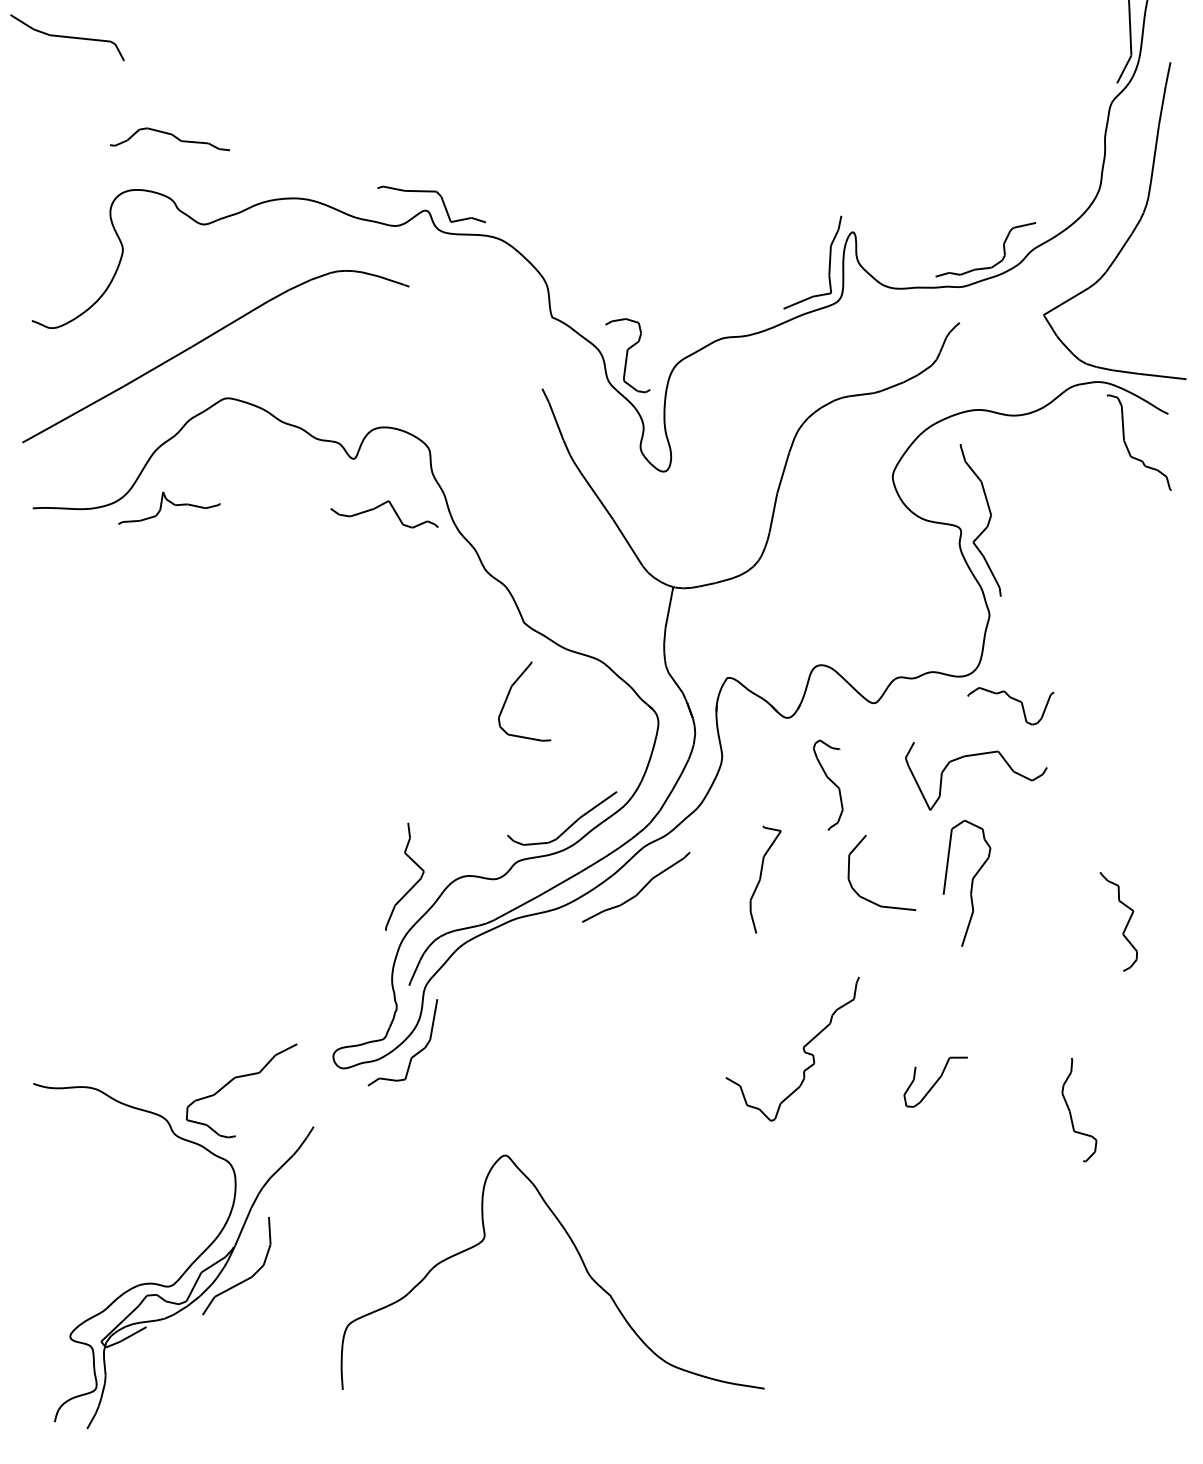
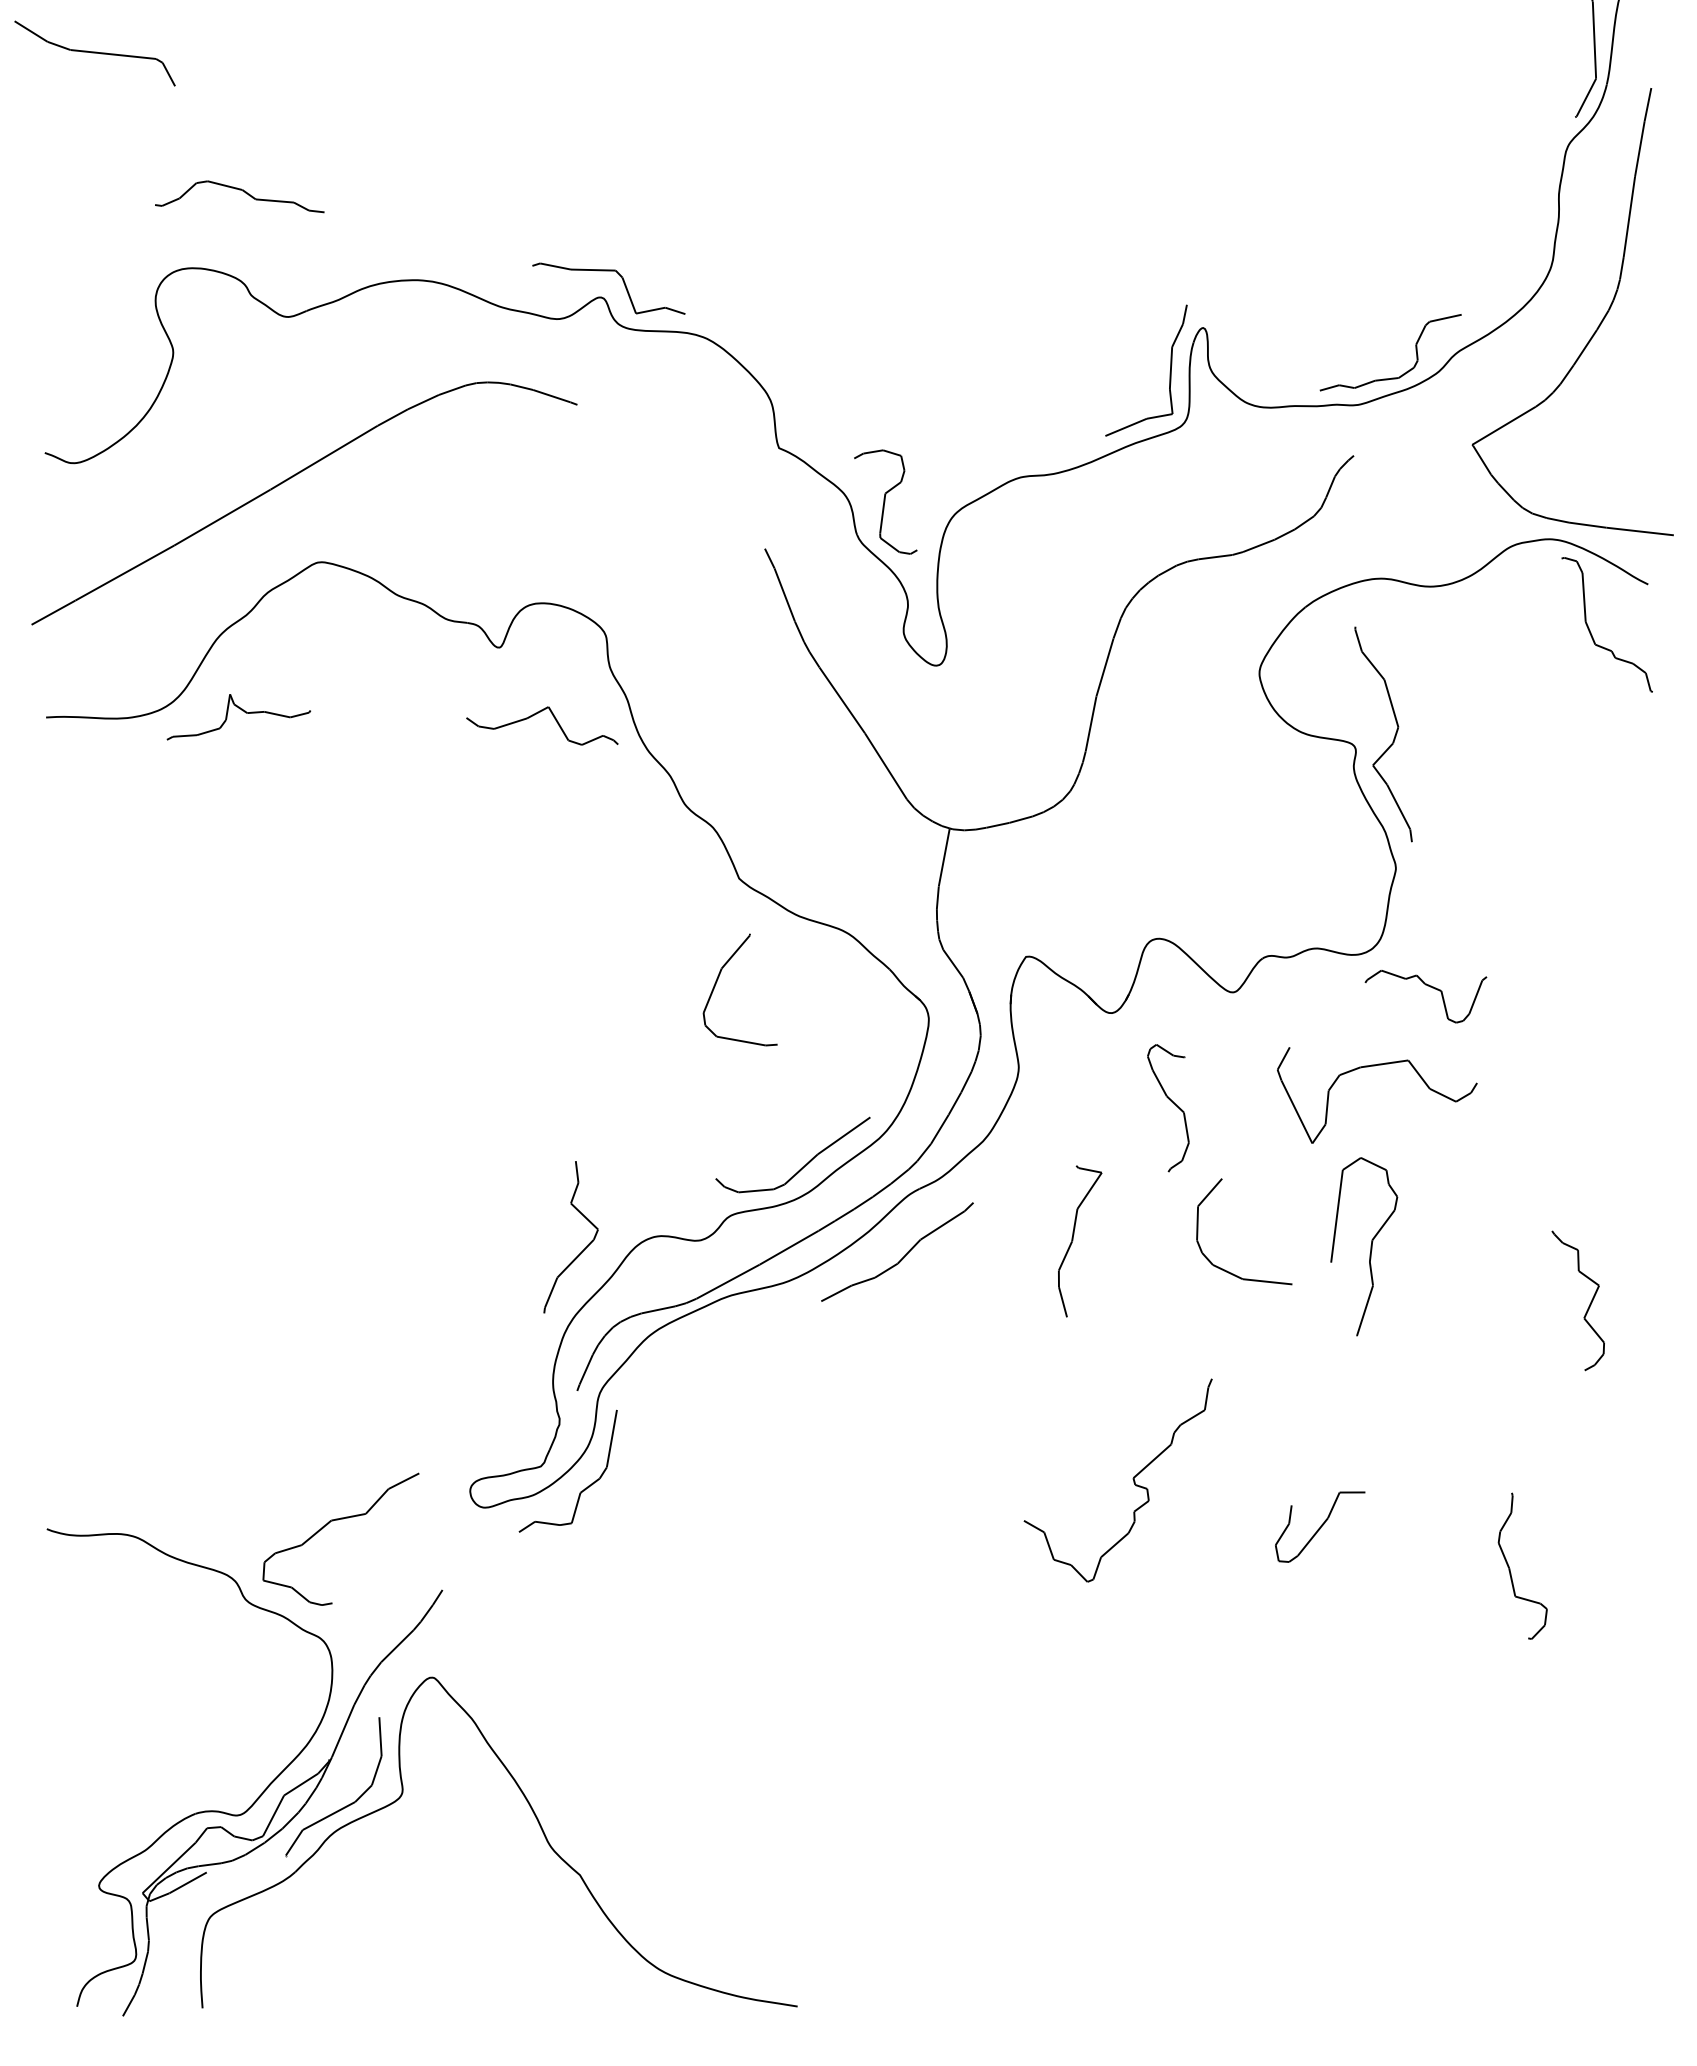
part: (580, 1259) -> (538, 1824), moved

